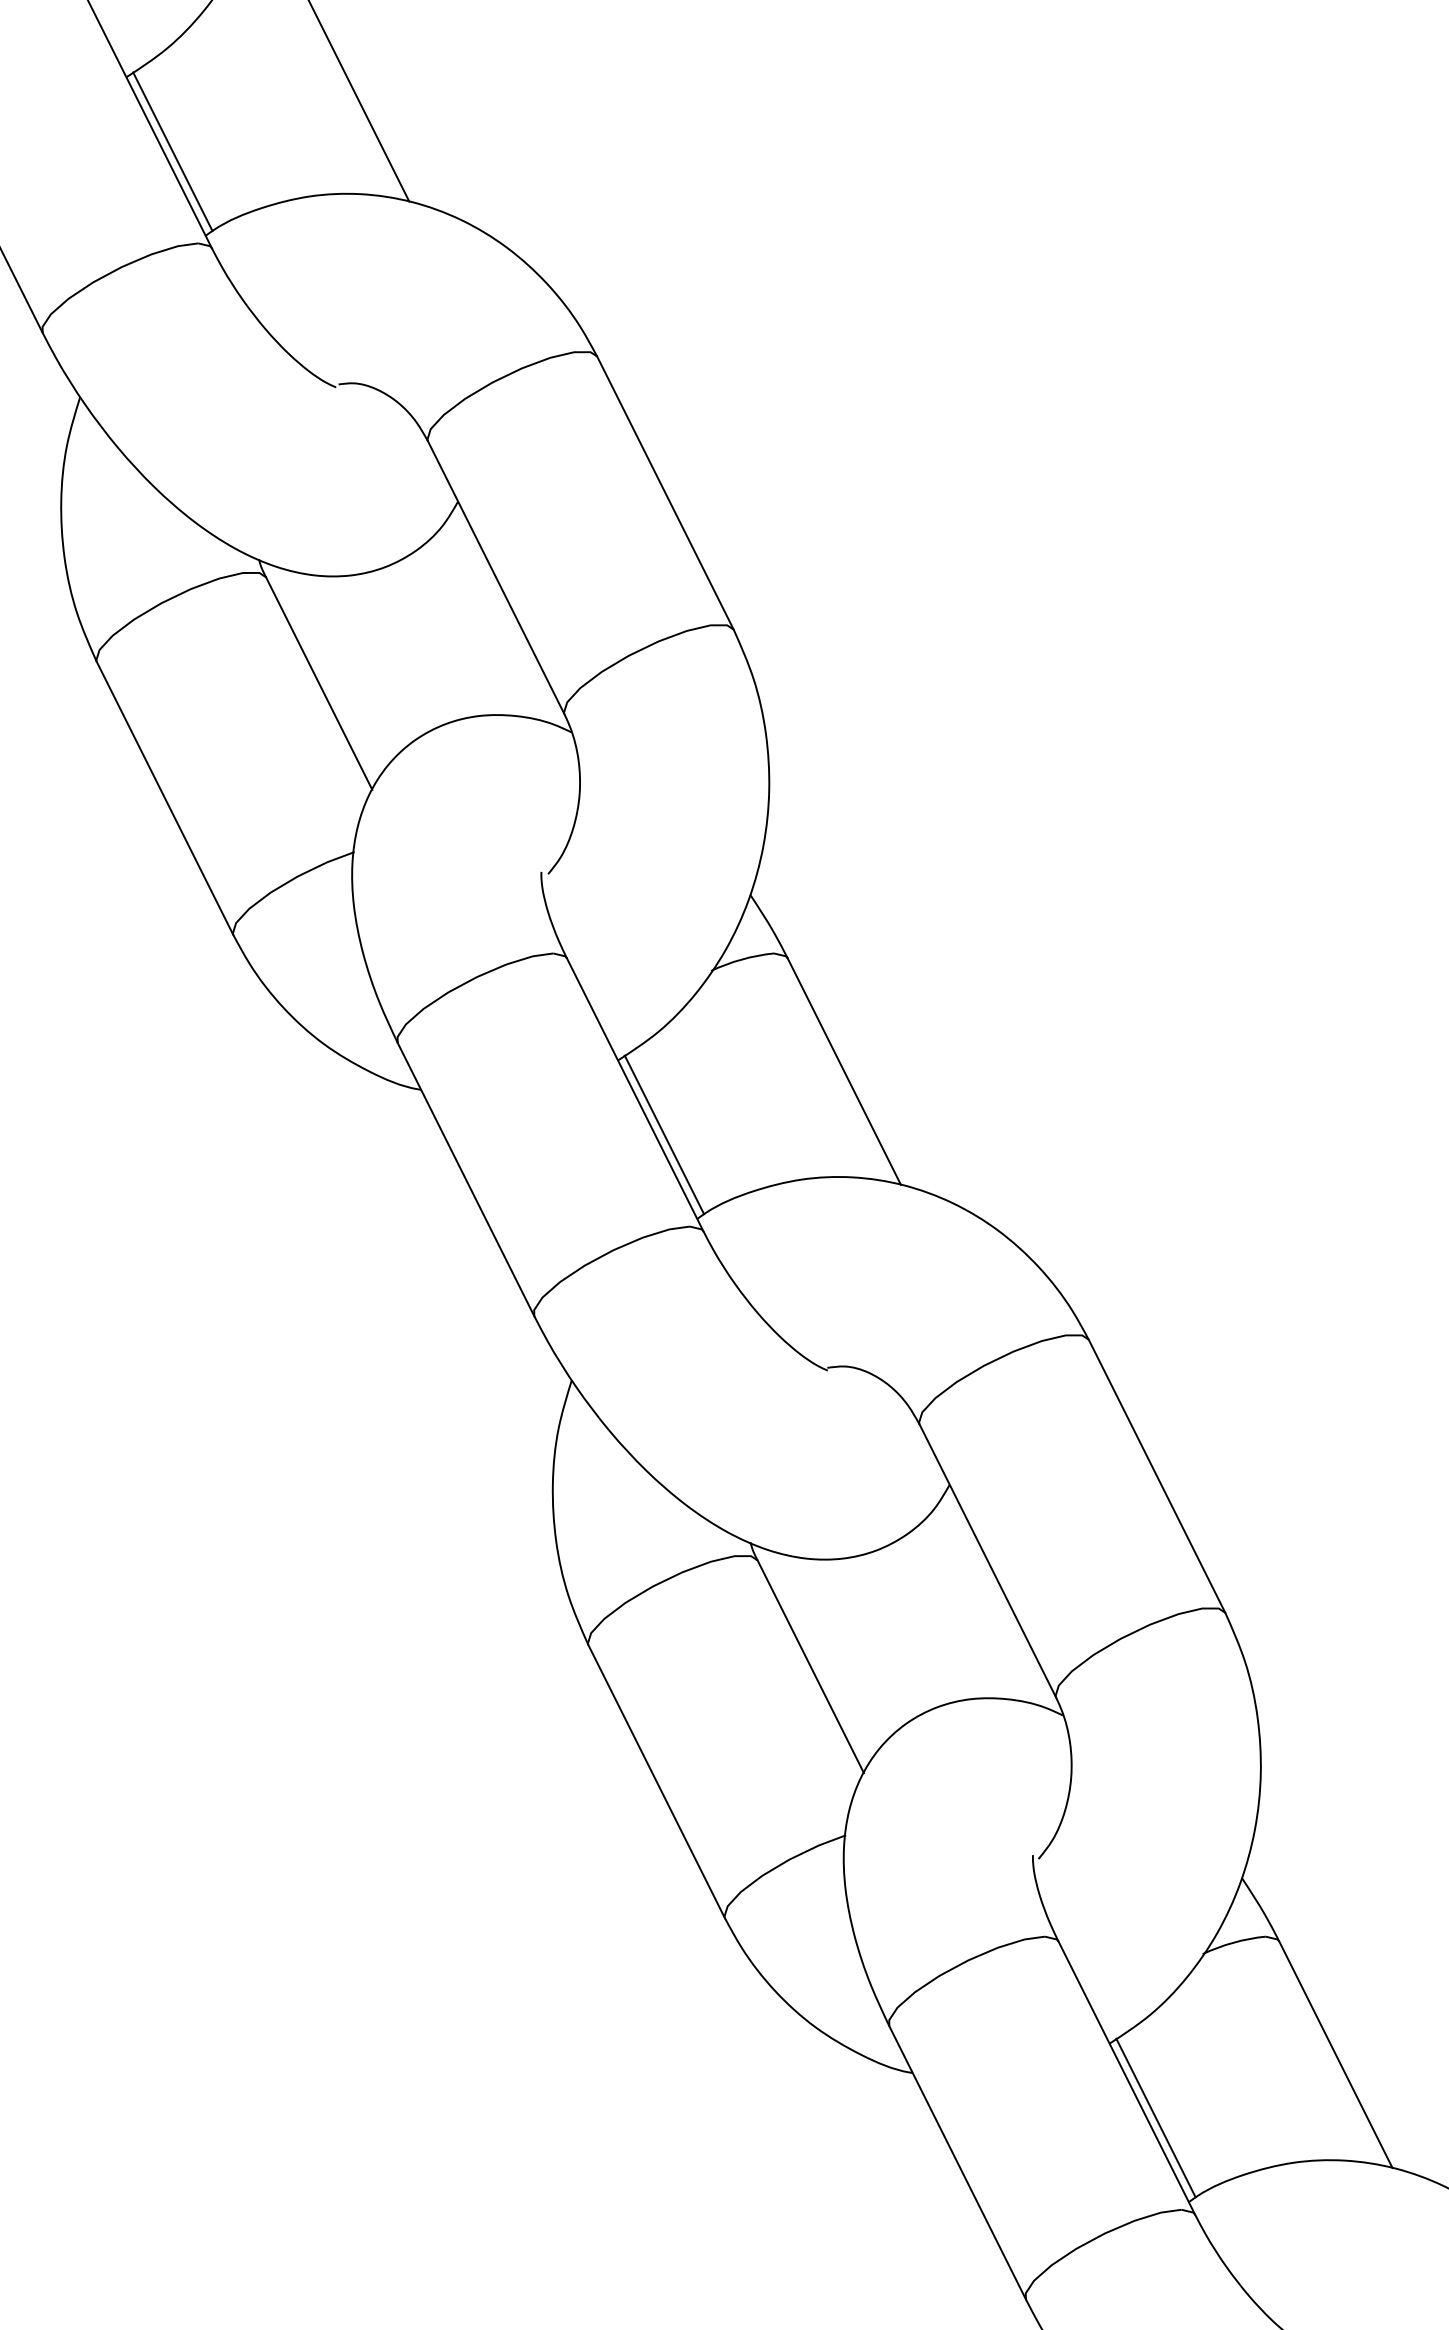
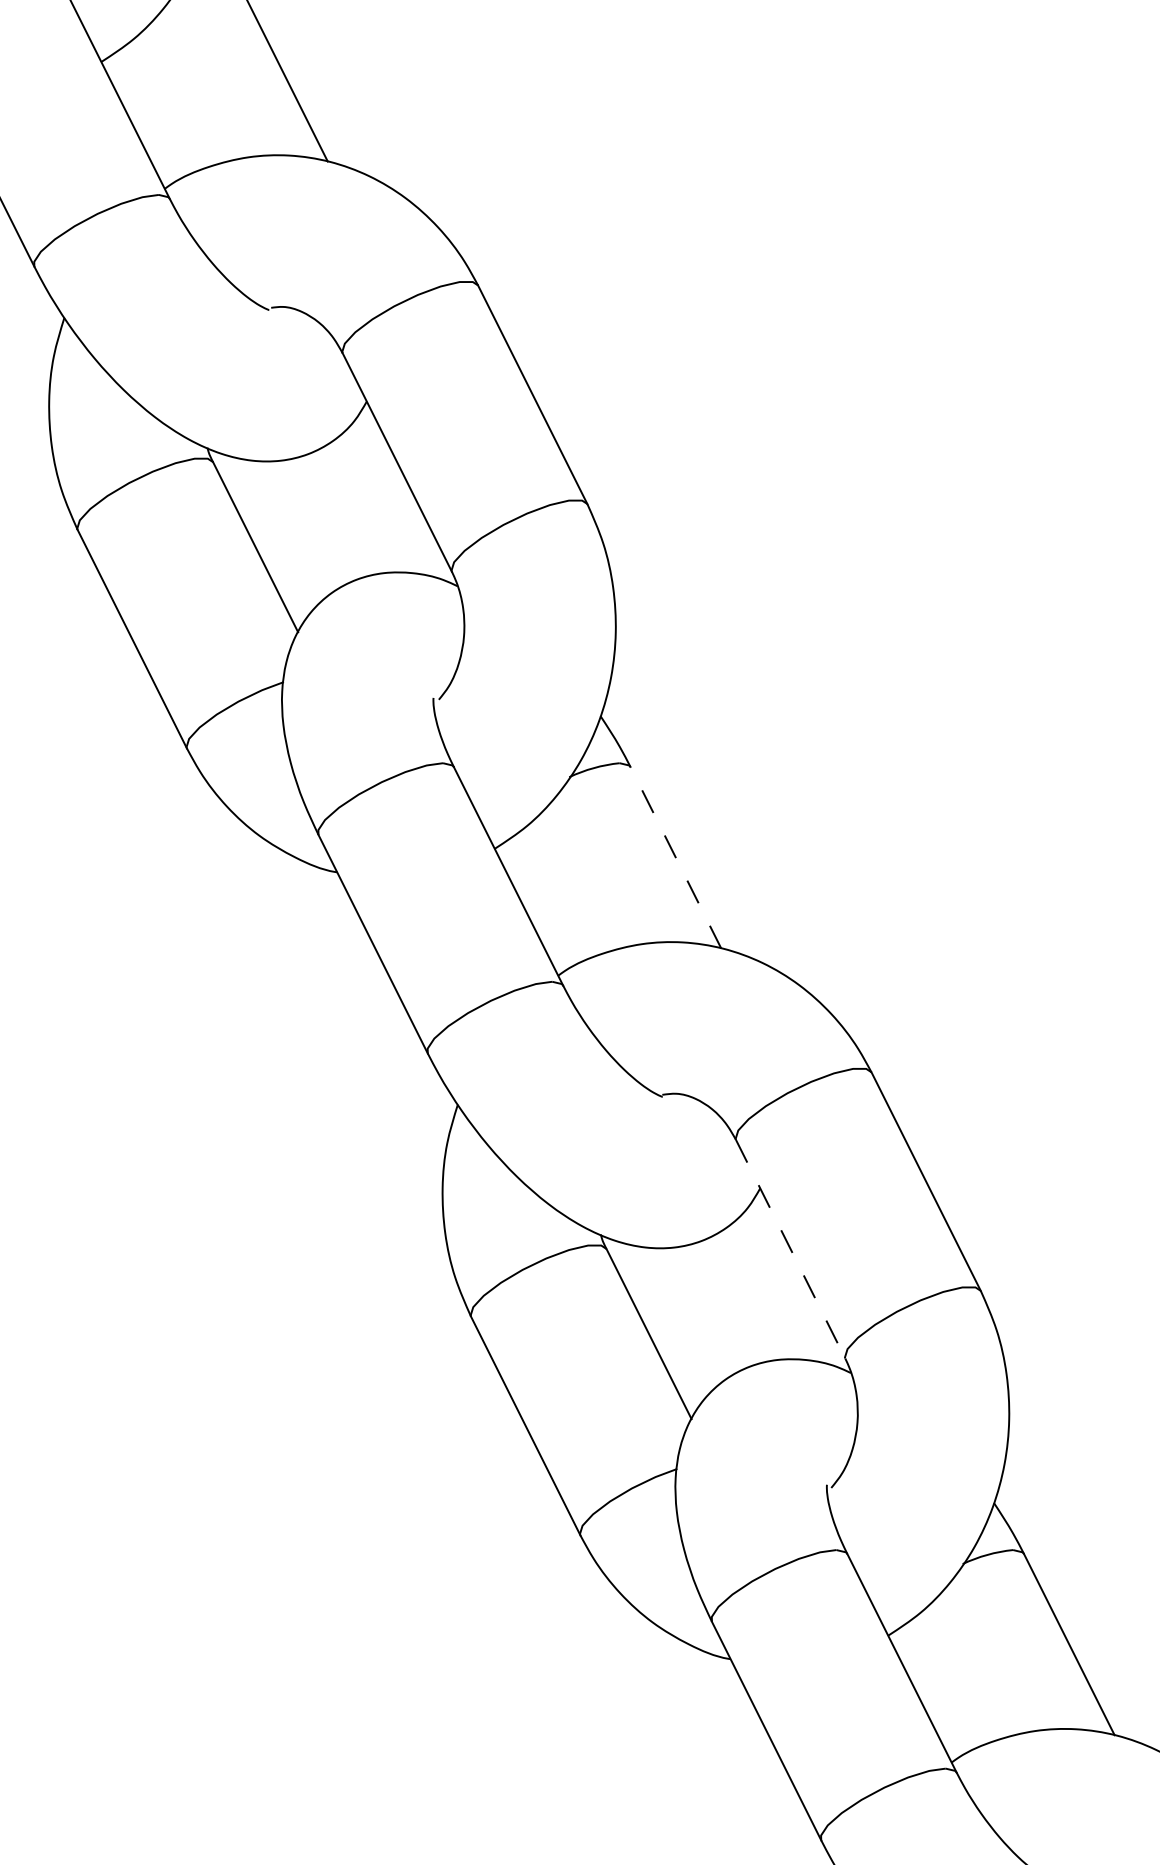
line: (172, 151) -> (138, 121), removed
line: (844, 1071) -> (676, 857), solid -> dashed
line: (664, 1134) -> (531, 908), removed
line: (987, 1560) -> (790, 1249), solid -> dashed
line: (1155, 2117) -> (924, 1694), removed

